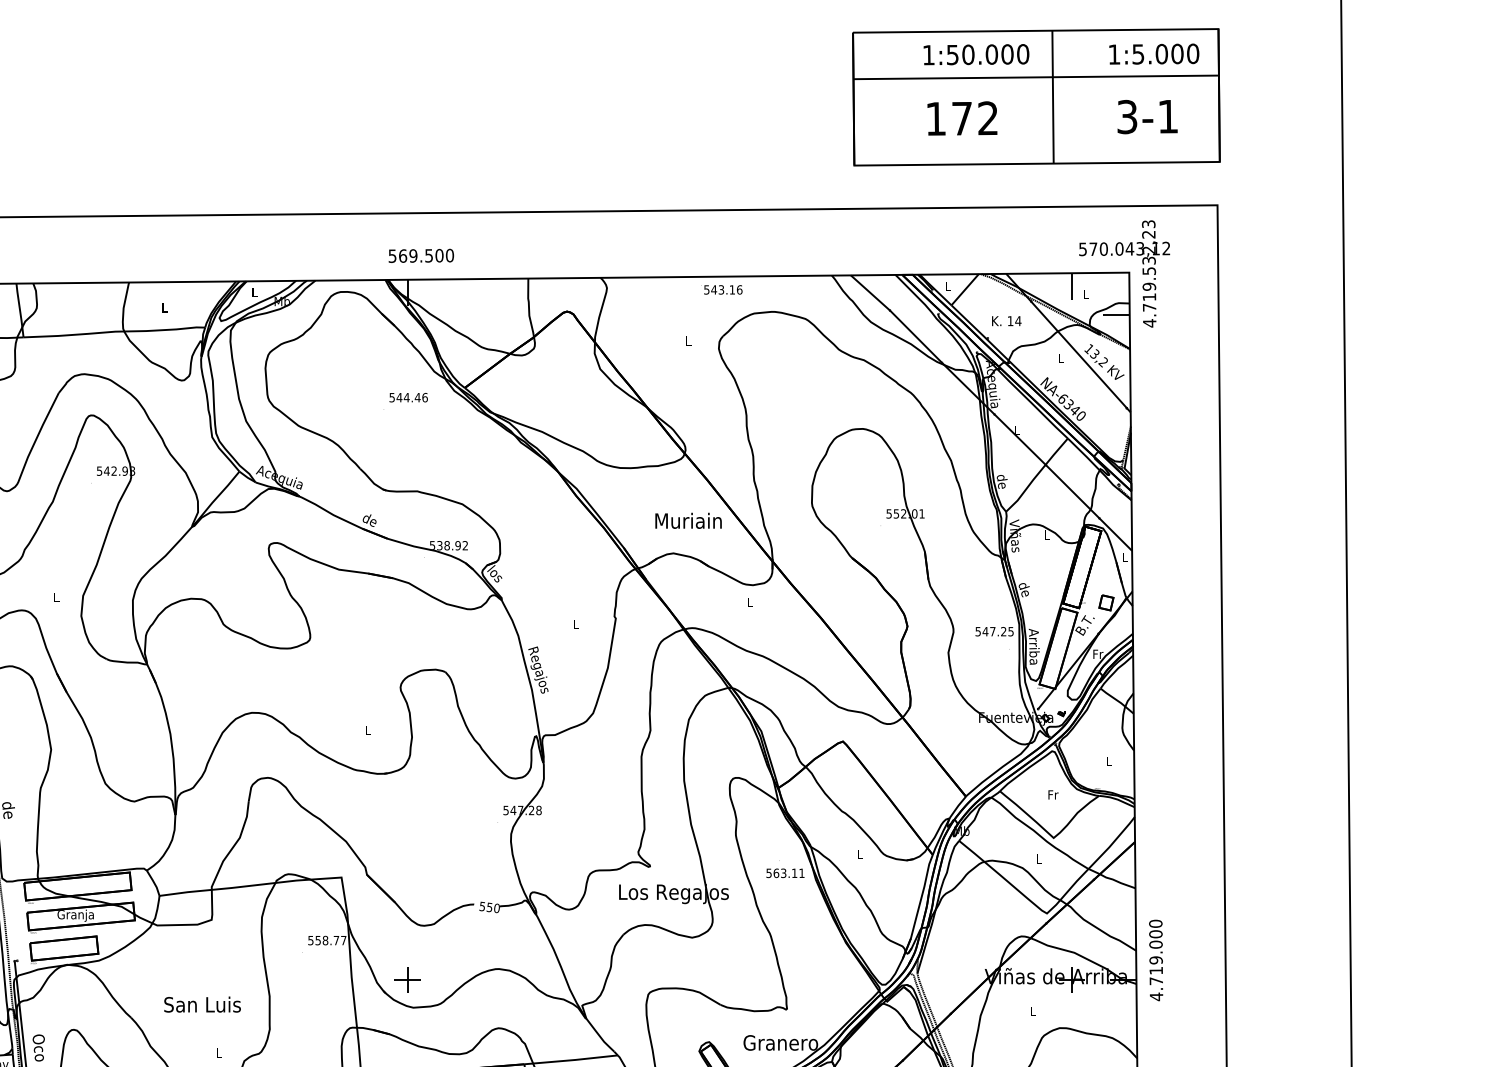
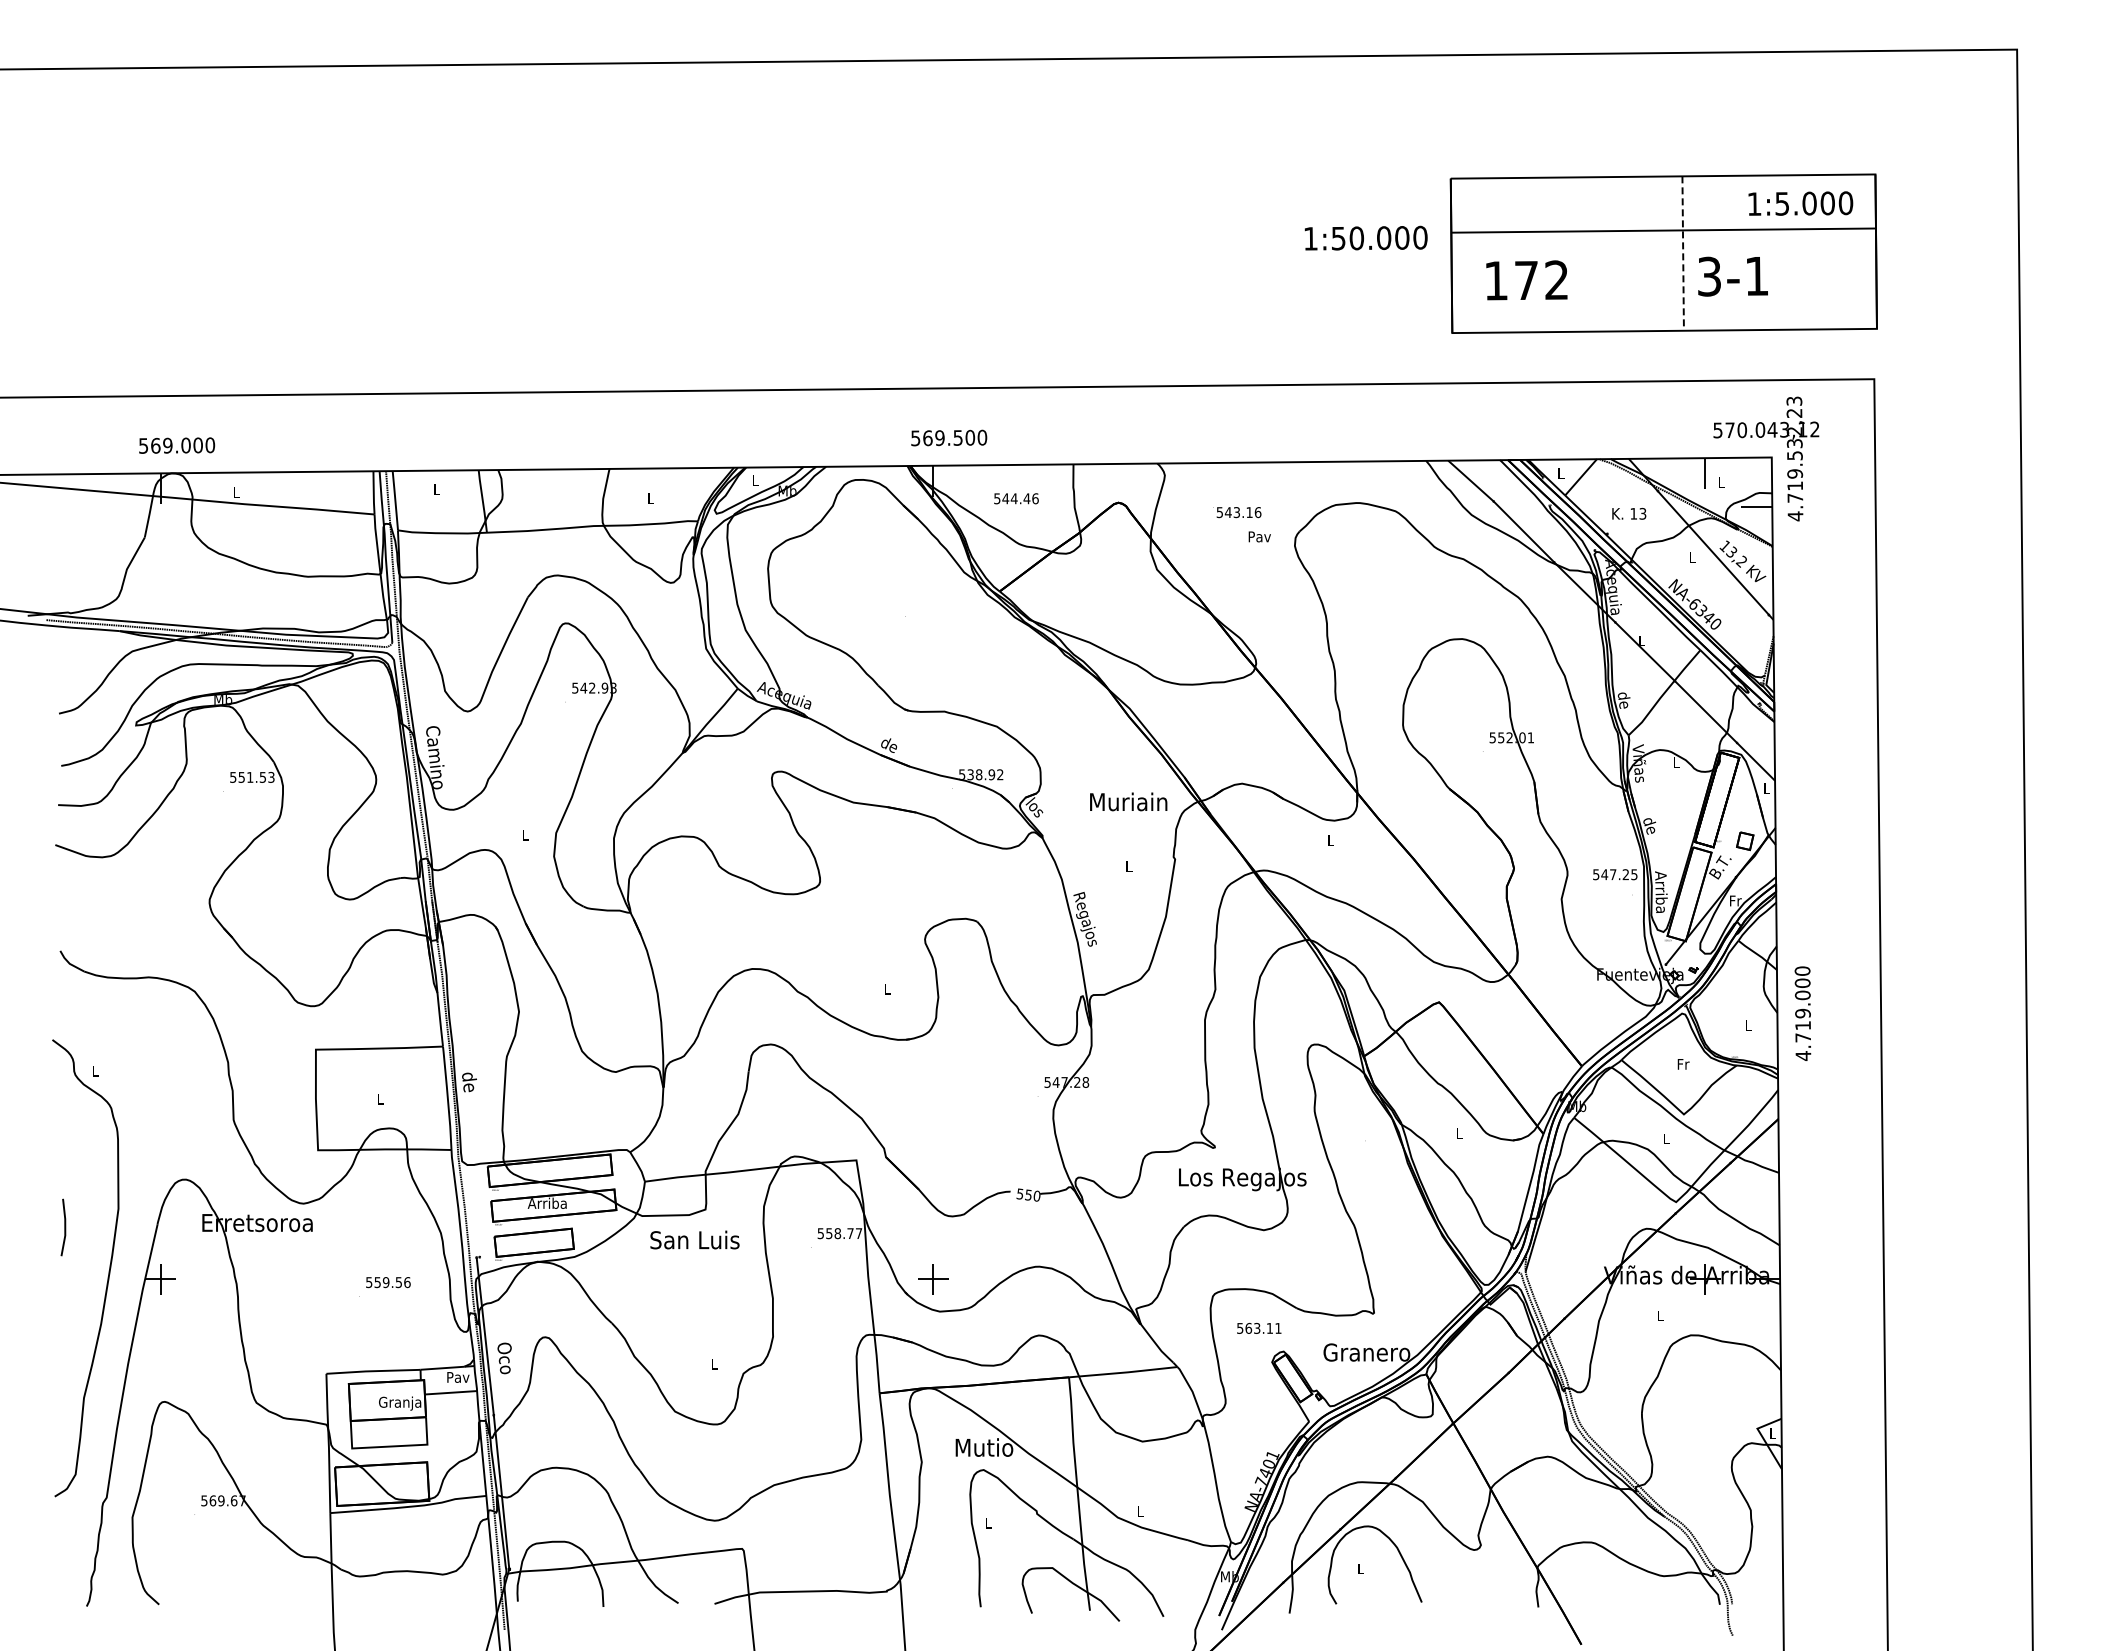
text: (975, 54) -> (1365, 237), moved
line: (1053, 97) -> (1683, 254), solid -> dashed
text: (1147, 116) -> (1732, 276), moved
text: (962, 118) -> (1526, 280), moved
text: (721, 289) -> (1237, 512), moved
text: (1018, 320) -> (1642, 513), 14 -> 13
text: (688, 340) -> (1259, 536), L -> Pav
text: (408, 397) -> (1016, 498), moved
text: (688, 520) -> (1128, 801), moved
text: (785, 873) -> (1259, 1328), moved
text: (75, 915) -> (547, 1204), Granja -> Arriba
text: (1155, 960) -> (1802, 1013), moved
text: (202, 1004) -> (694, 1239), moved

